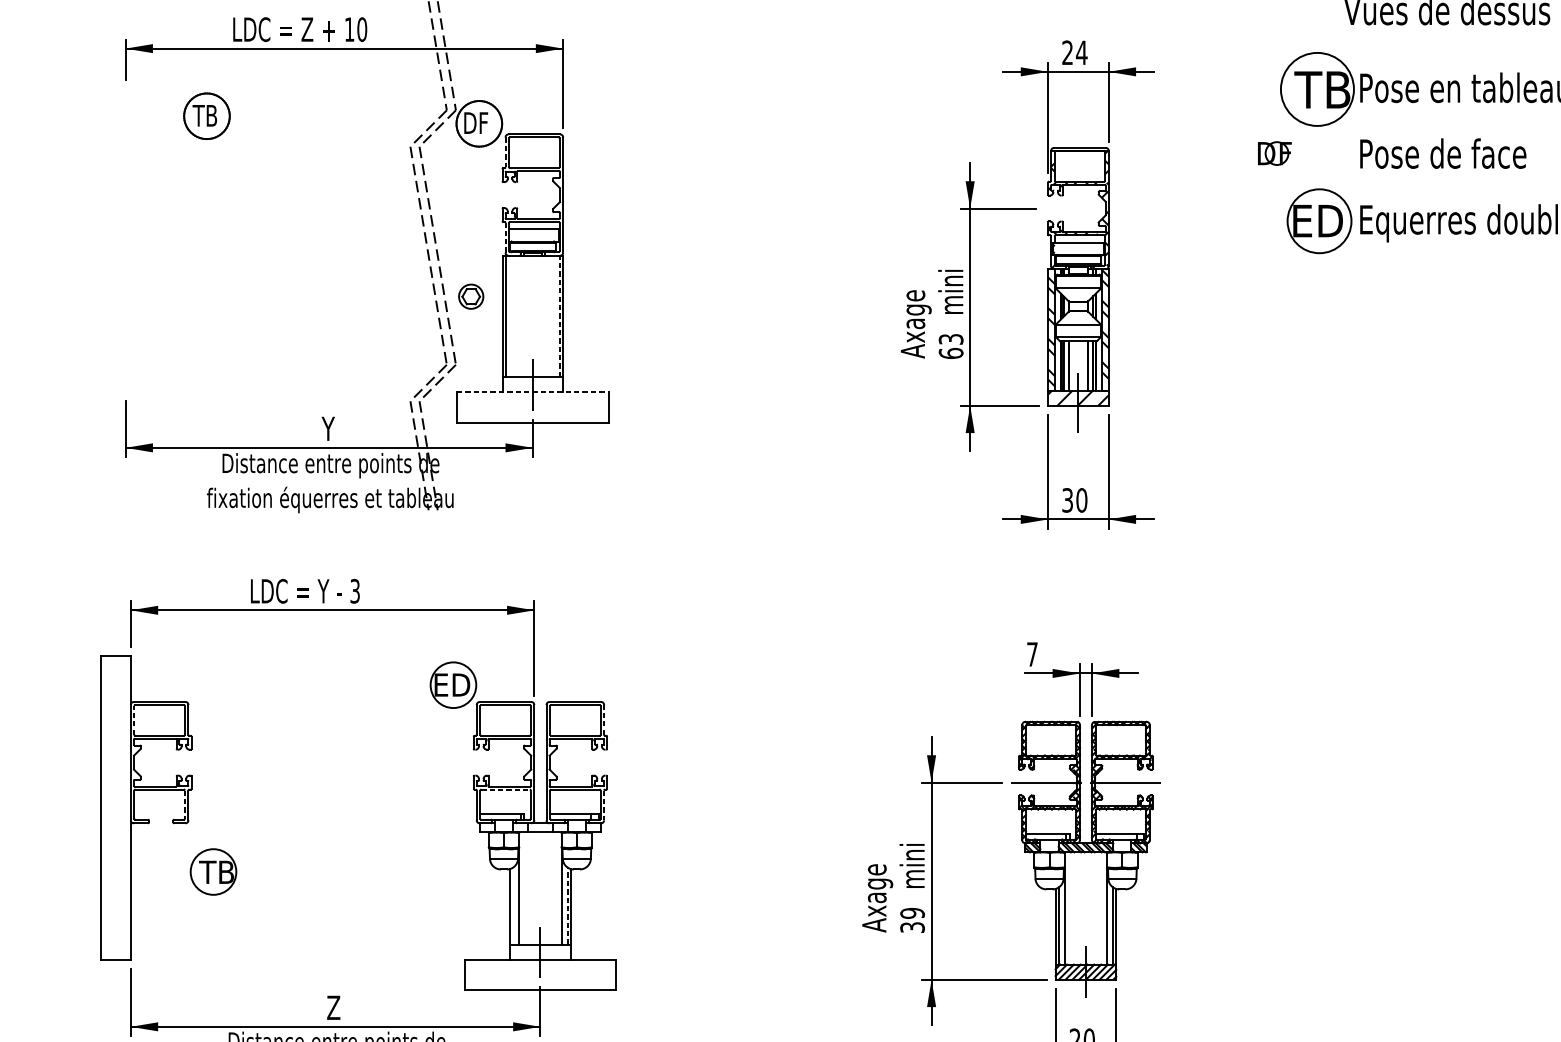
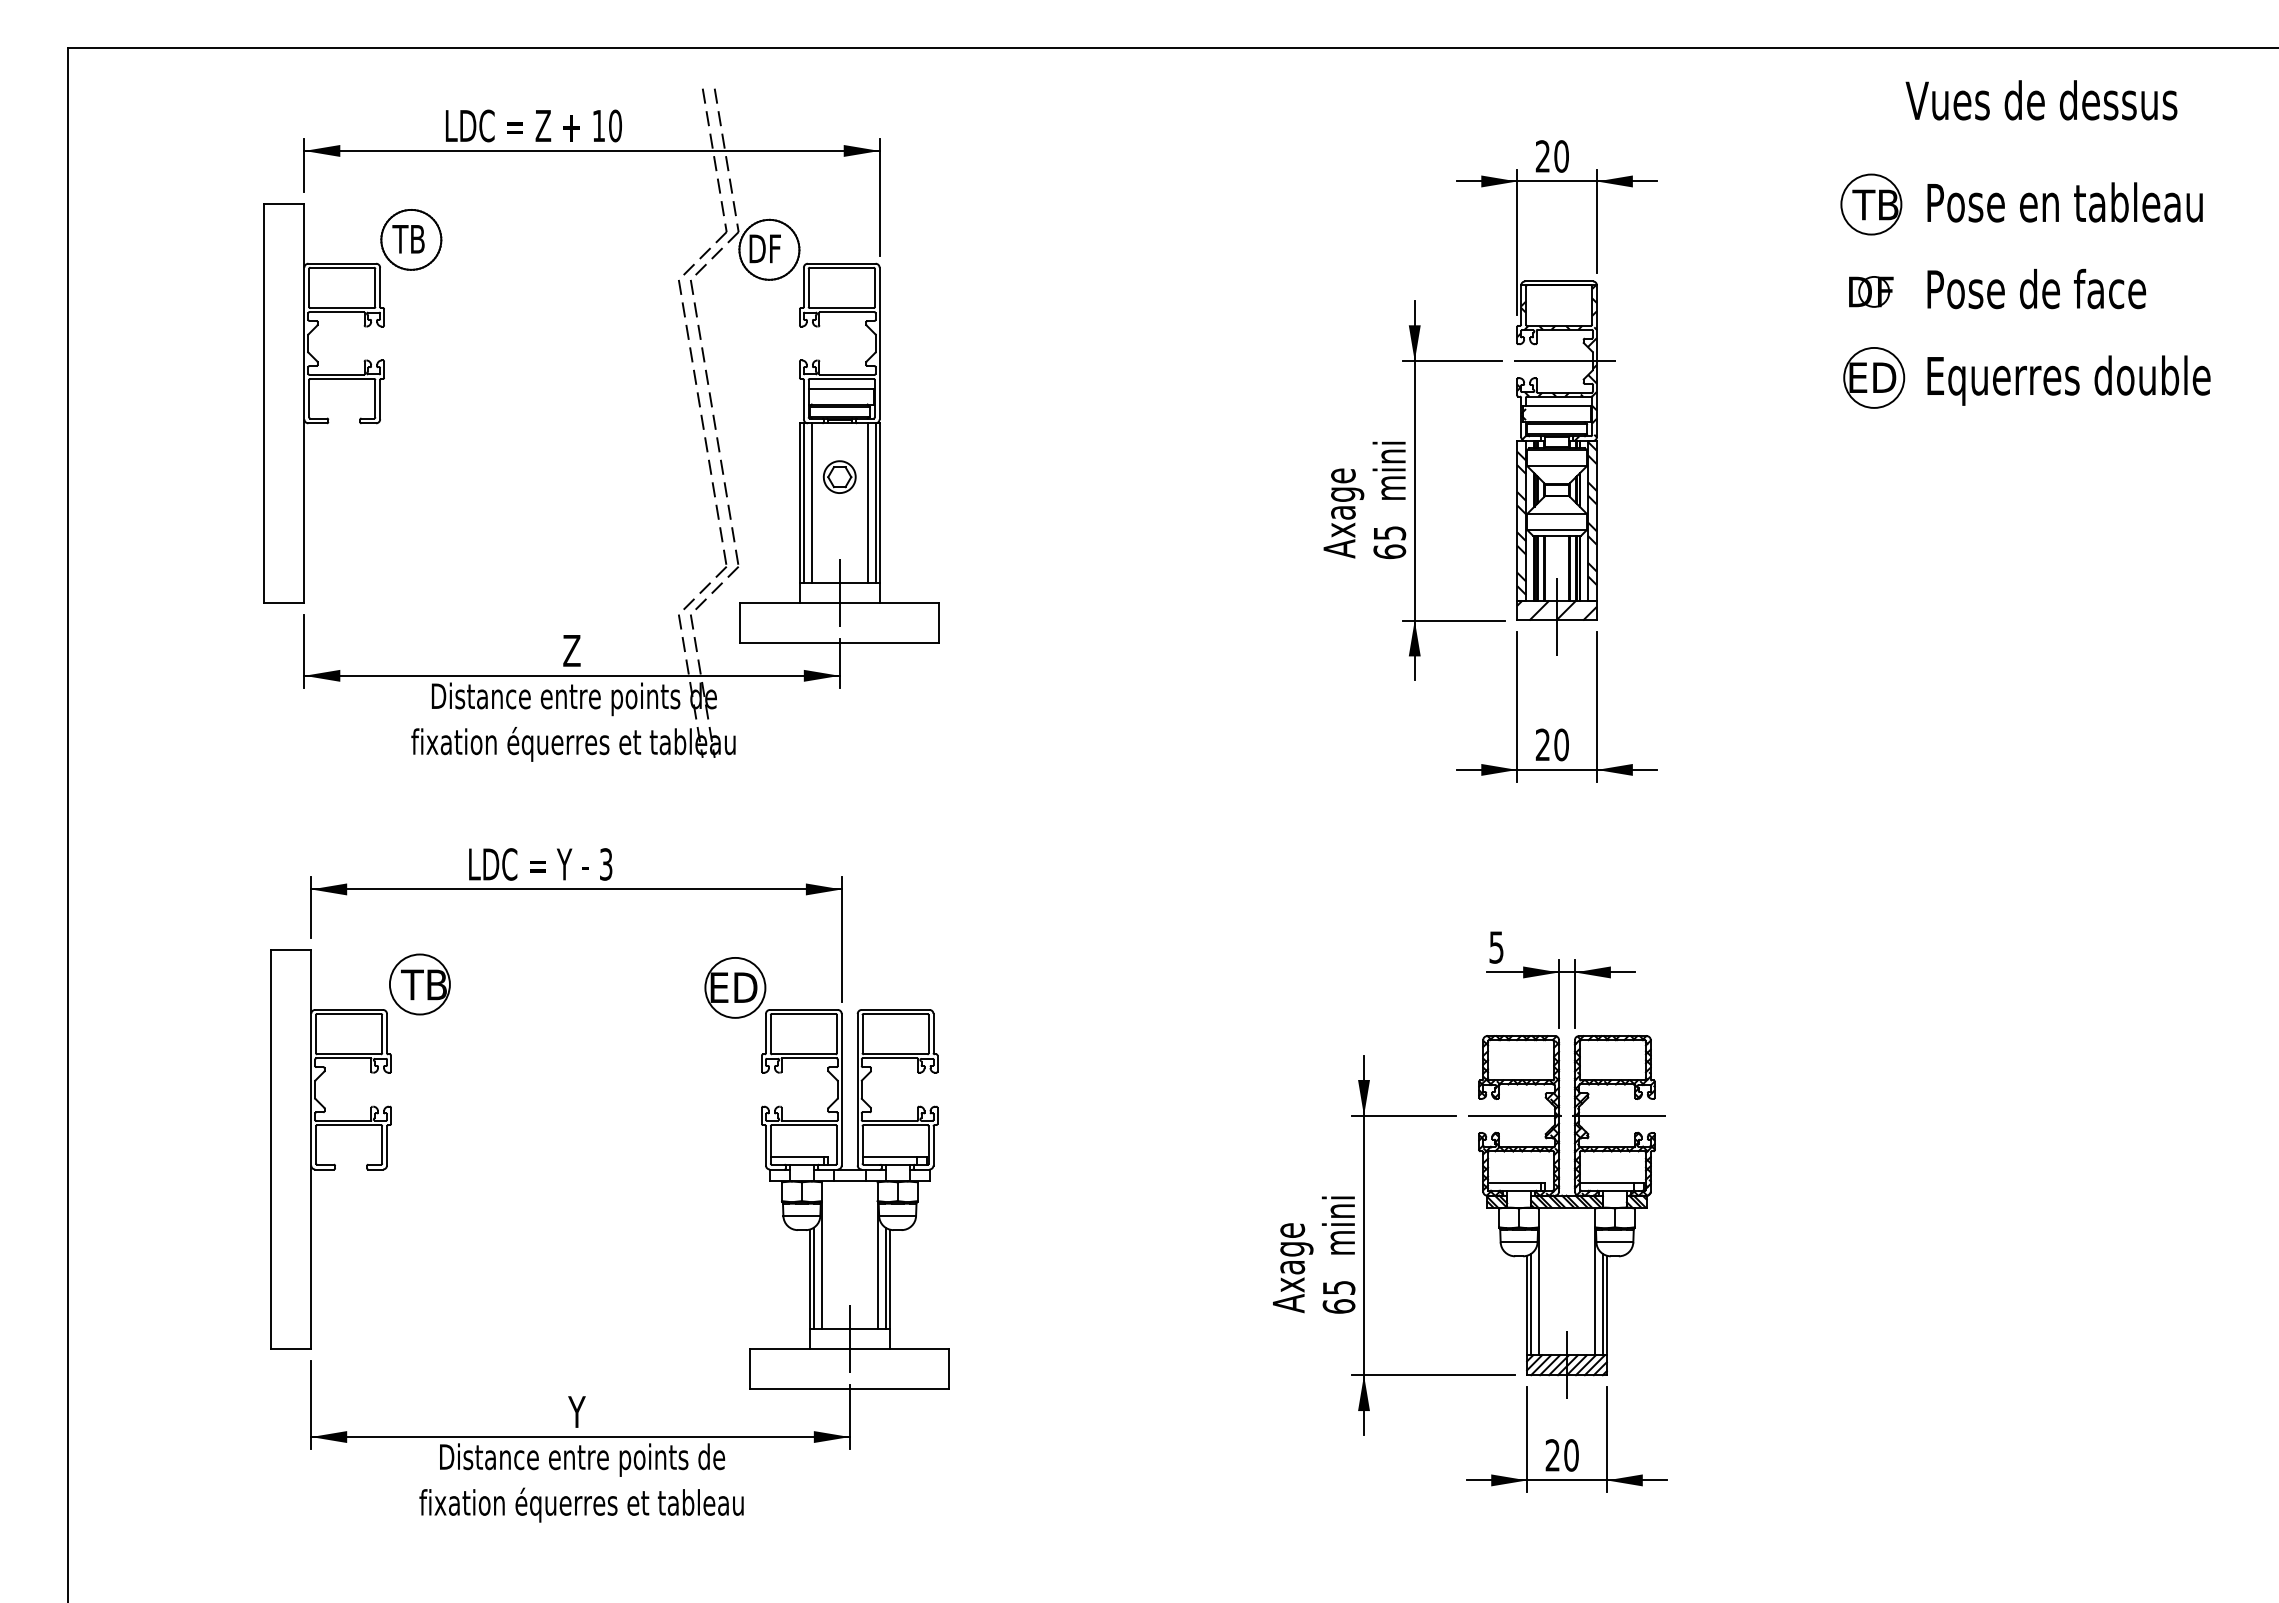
text: (1081, 52) -> (1561, 156), 24 -> 20
part: (1317, 89) -> (1871, 204), size x0.62
line: (505, 152) -> (803, 287), dashed -> solid
part: (1274, 153) -> (1871, 291), moved
line: (1084, 208) -> (1564, 361), added
part: (1319, 220) -> (1874, 377), size x0.71
line: (505, 237) -> (803, 399), dashed -> solid
part: (129, 240) -> (309, 403), added
part: (471, 296) -> (839, 476), moved
line: (511, 316) -> (811, 502), added
line: (553, 316) -> (867, 502), added
line: (560, 316) -> (875, 503), dashed -> solid
text: (950, 338) -> (1389, 532), 63 -> 65
line: (532, 392) -> (839, 602), dashed -> solid
text: (328, 428) -> (571, 650), Y -> Z
text: (1067, 500) -> (1542, 745), 30 -> 20
text: (1032, 654) -> (1496, 947), 7 -> 5
line: (604, 719) -> (933, 1033), dashed -> solid
line: (134, 720) -> (316, 1034), dashed -> solid
line: (505, 789) -> (803, 1125), dashed -> solid
line: (185, 804) -> (382, 1144), dashed -> solid
line: (604, 805) -> (933, 1145), dashed -> solid
part: (213, 872) -> (419, 984), moved
line: (512, 906) -> (813, 1278), added
line: (567, 906) -> (885, 1278), dashed -> solid
text: (912, 919) -> (1338, 1296), 39 -> 65
text: (333, 1007) -> (577, 1411), Z -> Y

